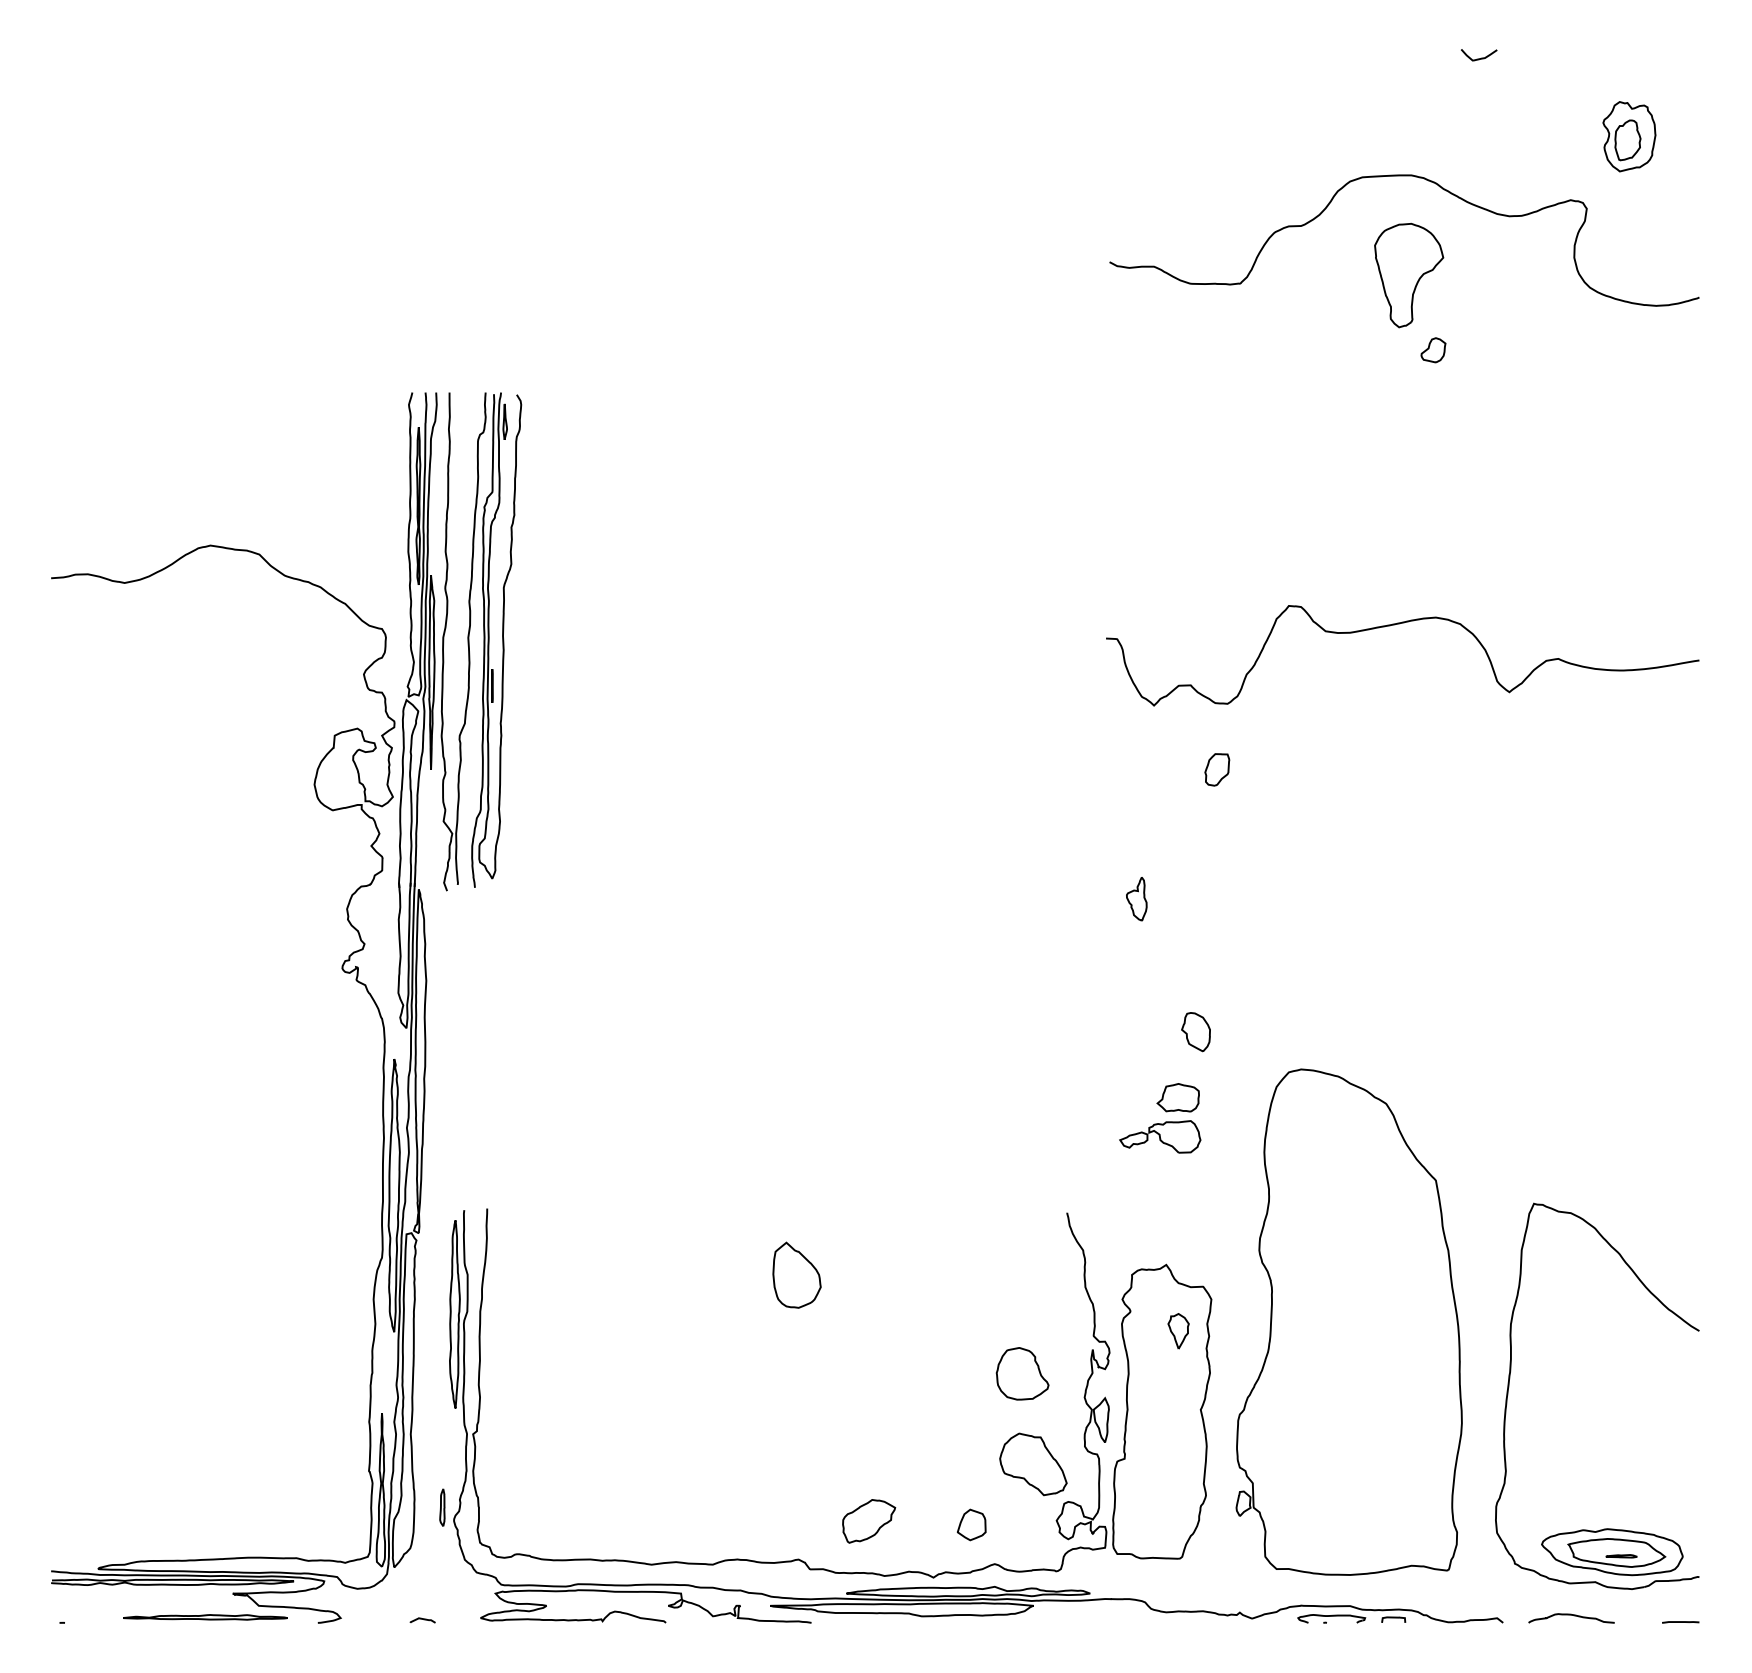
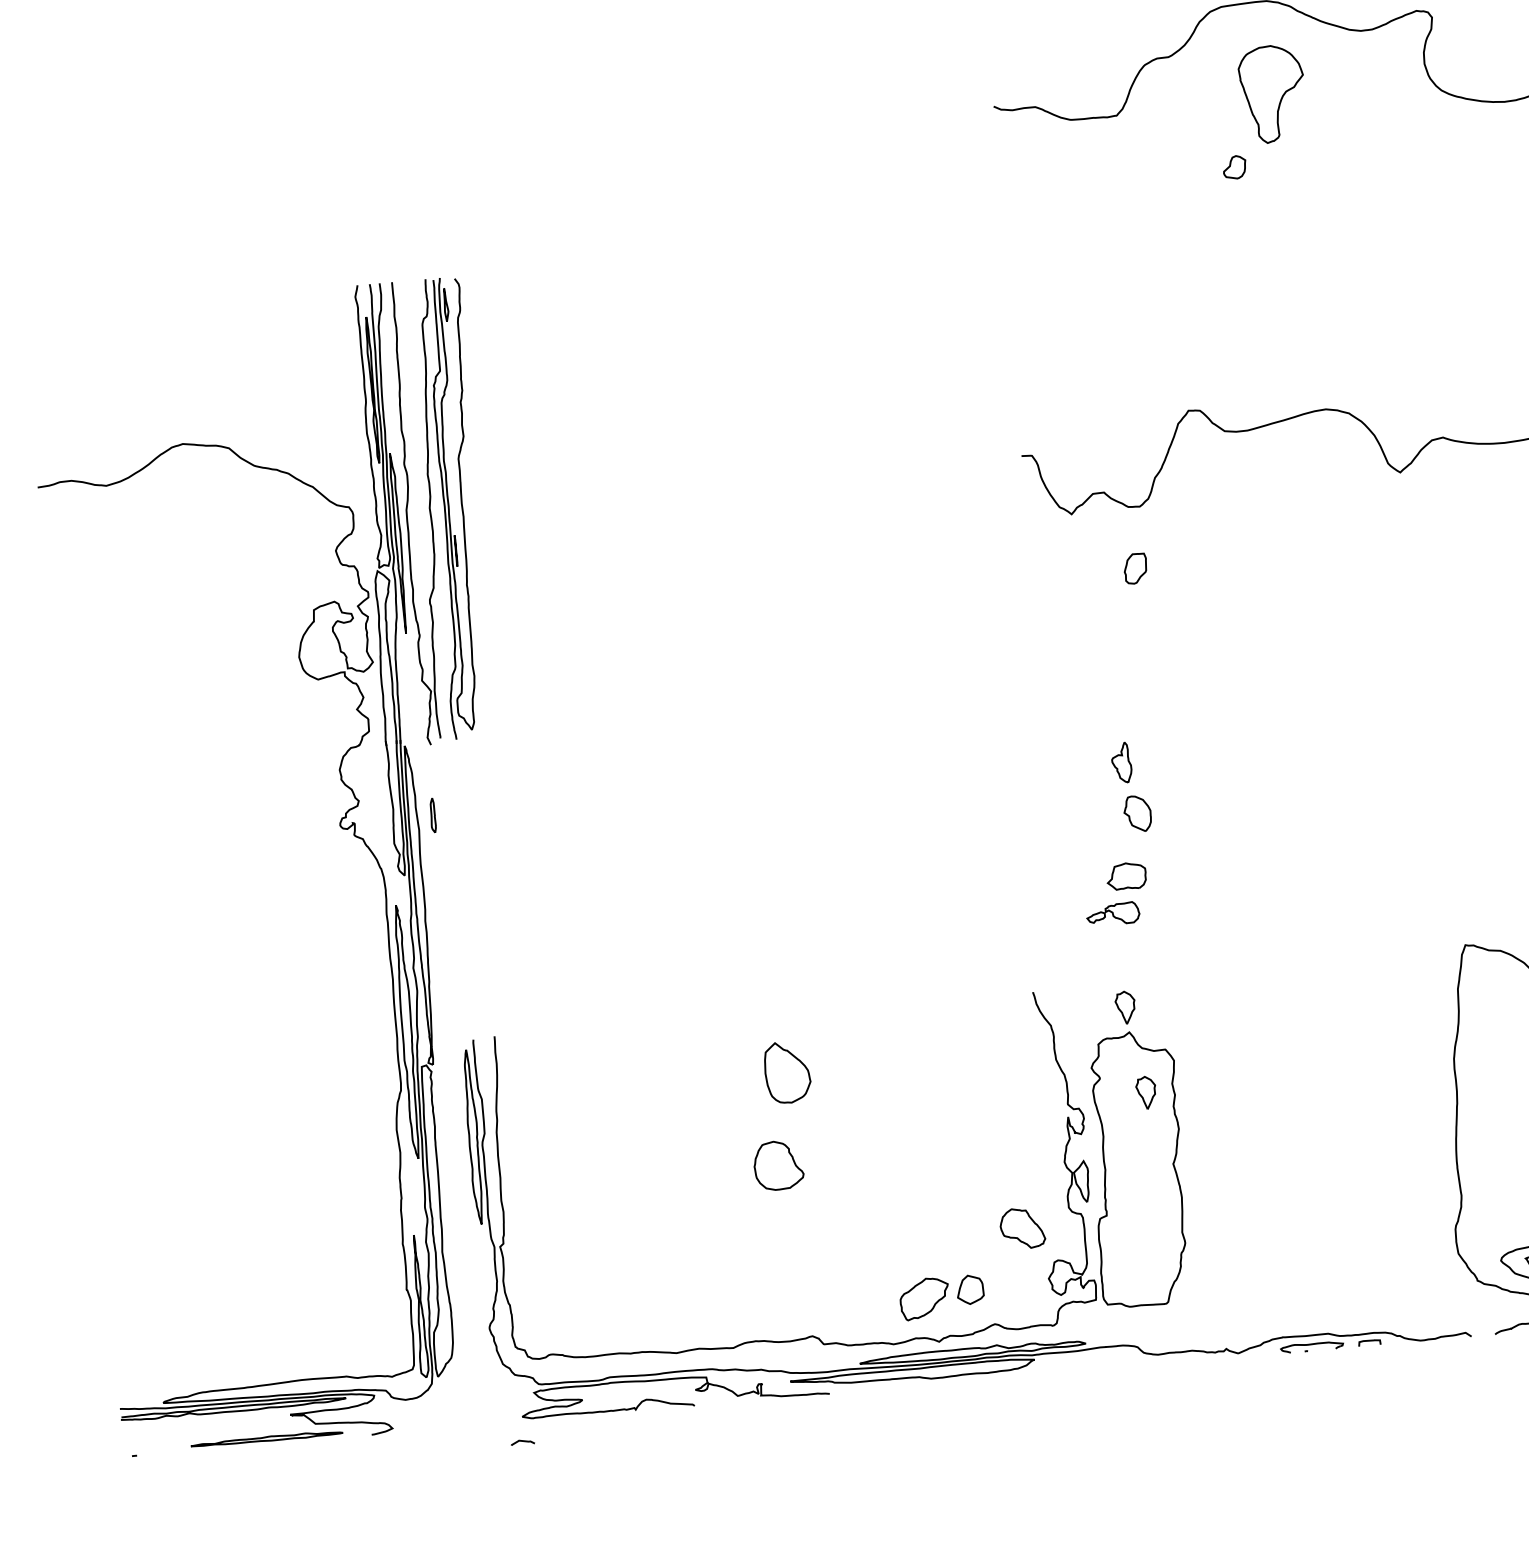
part: (1433, 350) -> (1234, 167), moved
part: (1136, 899) -> (1121, 763), moved
part: (1160, 1136) -> (1113, 913), size x0.7
part: (1164, 1238) -> (1125, 1007), added
part: (1348, 1321) -> (1303, 1069), removed
part: (1022, 1373) -> (778, 1165), moved
part: (1033, 1464) -> (1022, 1228), size x0.7
part: (442, 1507) -> (433, 815), moved
part: (869, 1521) -> (925, 1298), moved
curve: (422, 1619) -> (522, 1441), moved

